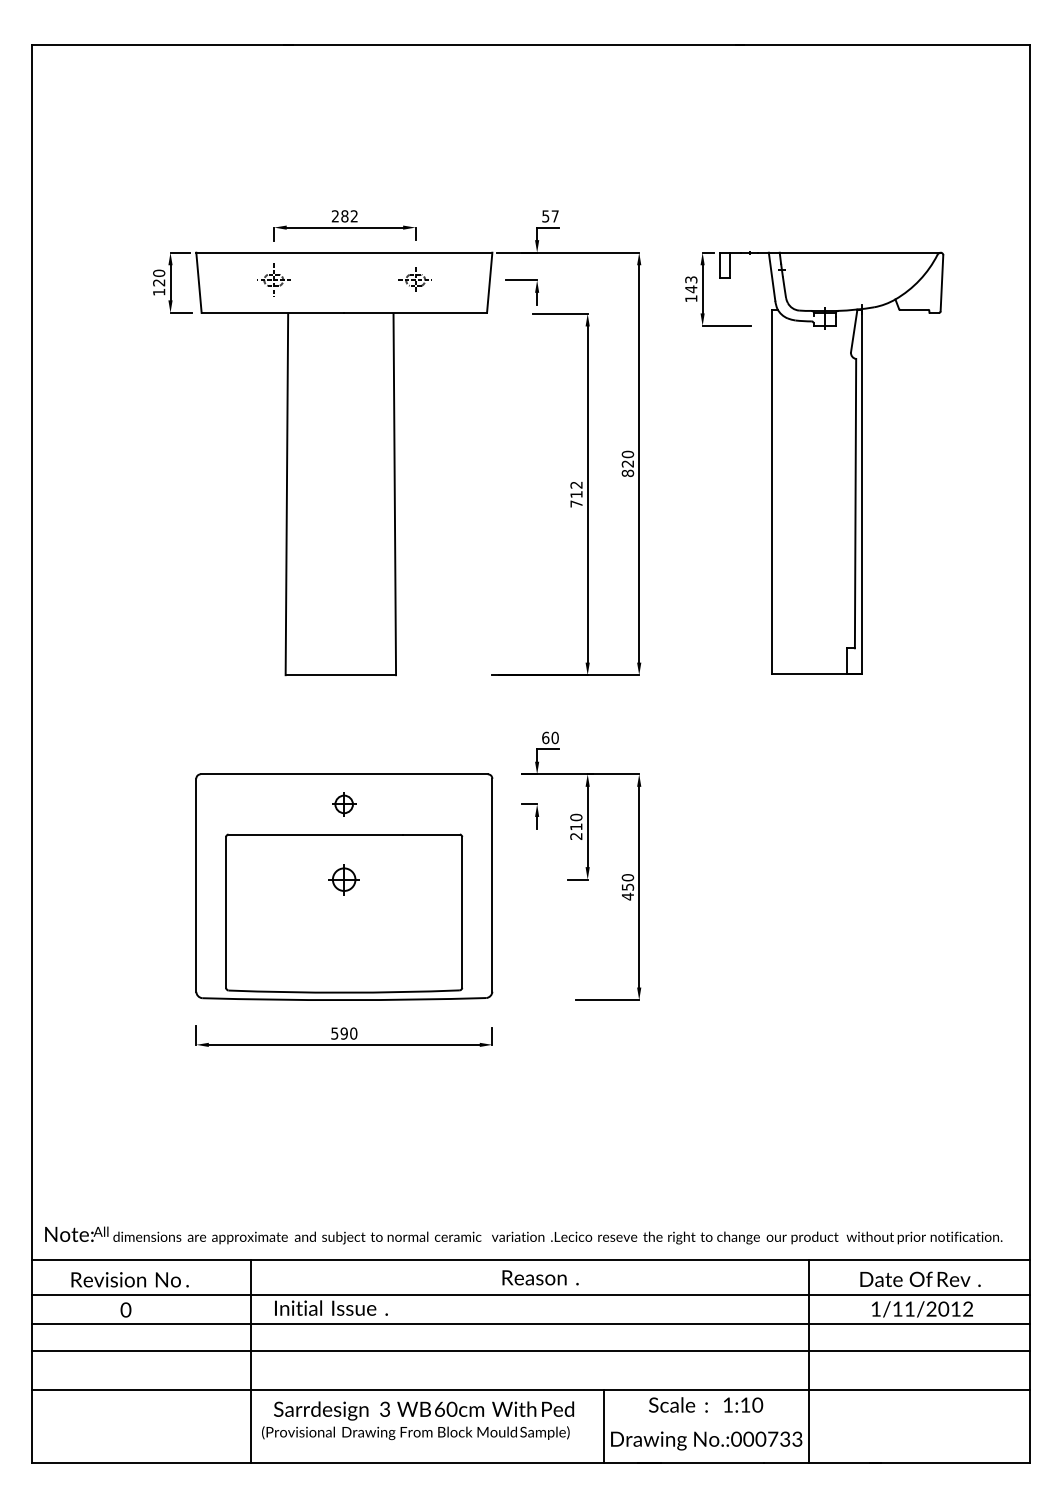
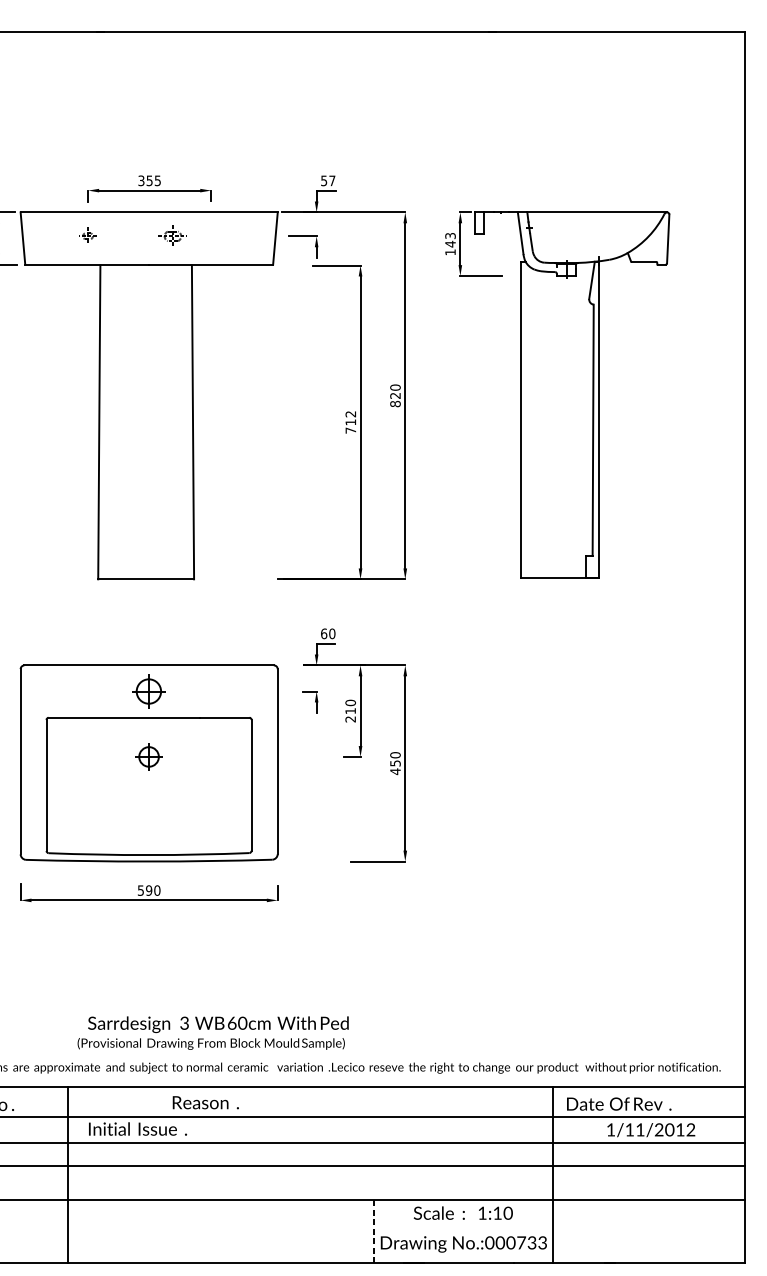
text: (344, 216) -> (149, 180), 282 -> 355
part: (273, 279) -> (87, 235), size x0.6
part: (414, 279) -> (171, 235), moved
part: (344, 804) -> (149, 691), size x1.6
text: (540, 1277) -> (205, 1102), moved
text: (920, 1278) -> (619, 1103), moved
text: (418, 1420) -> (213, 1032), moved
line: (603, 1426) -> (374, 1231), solid -> dashed

